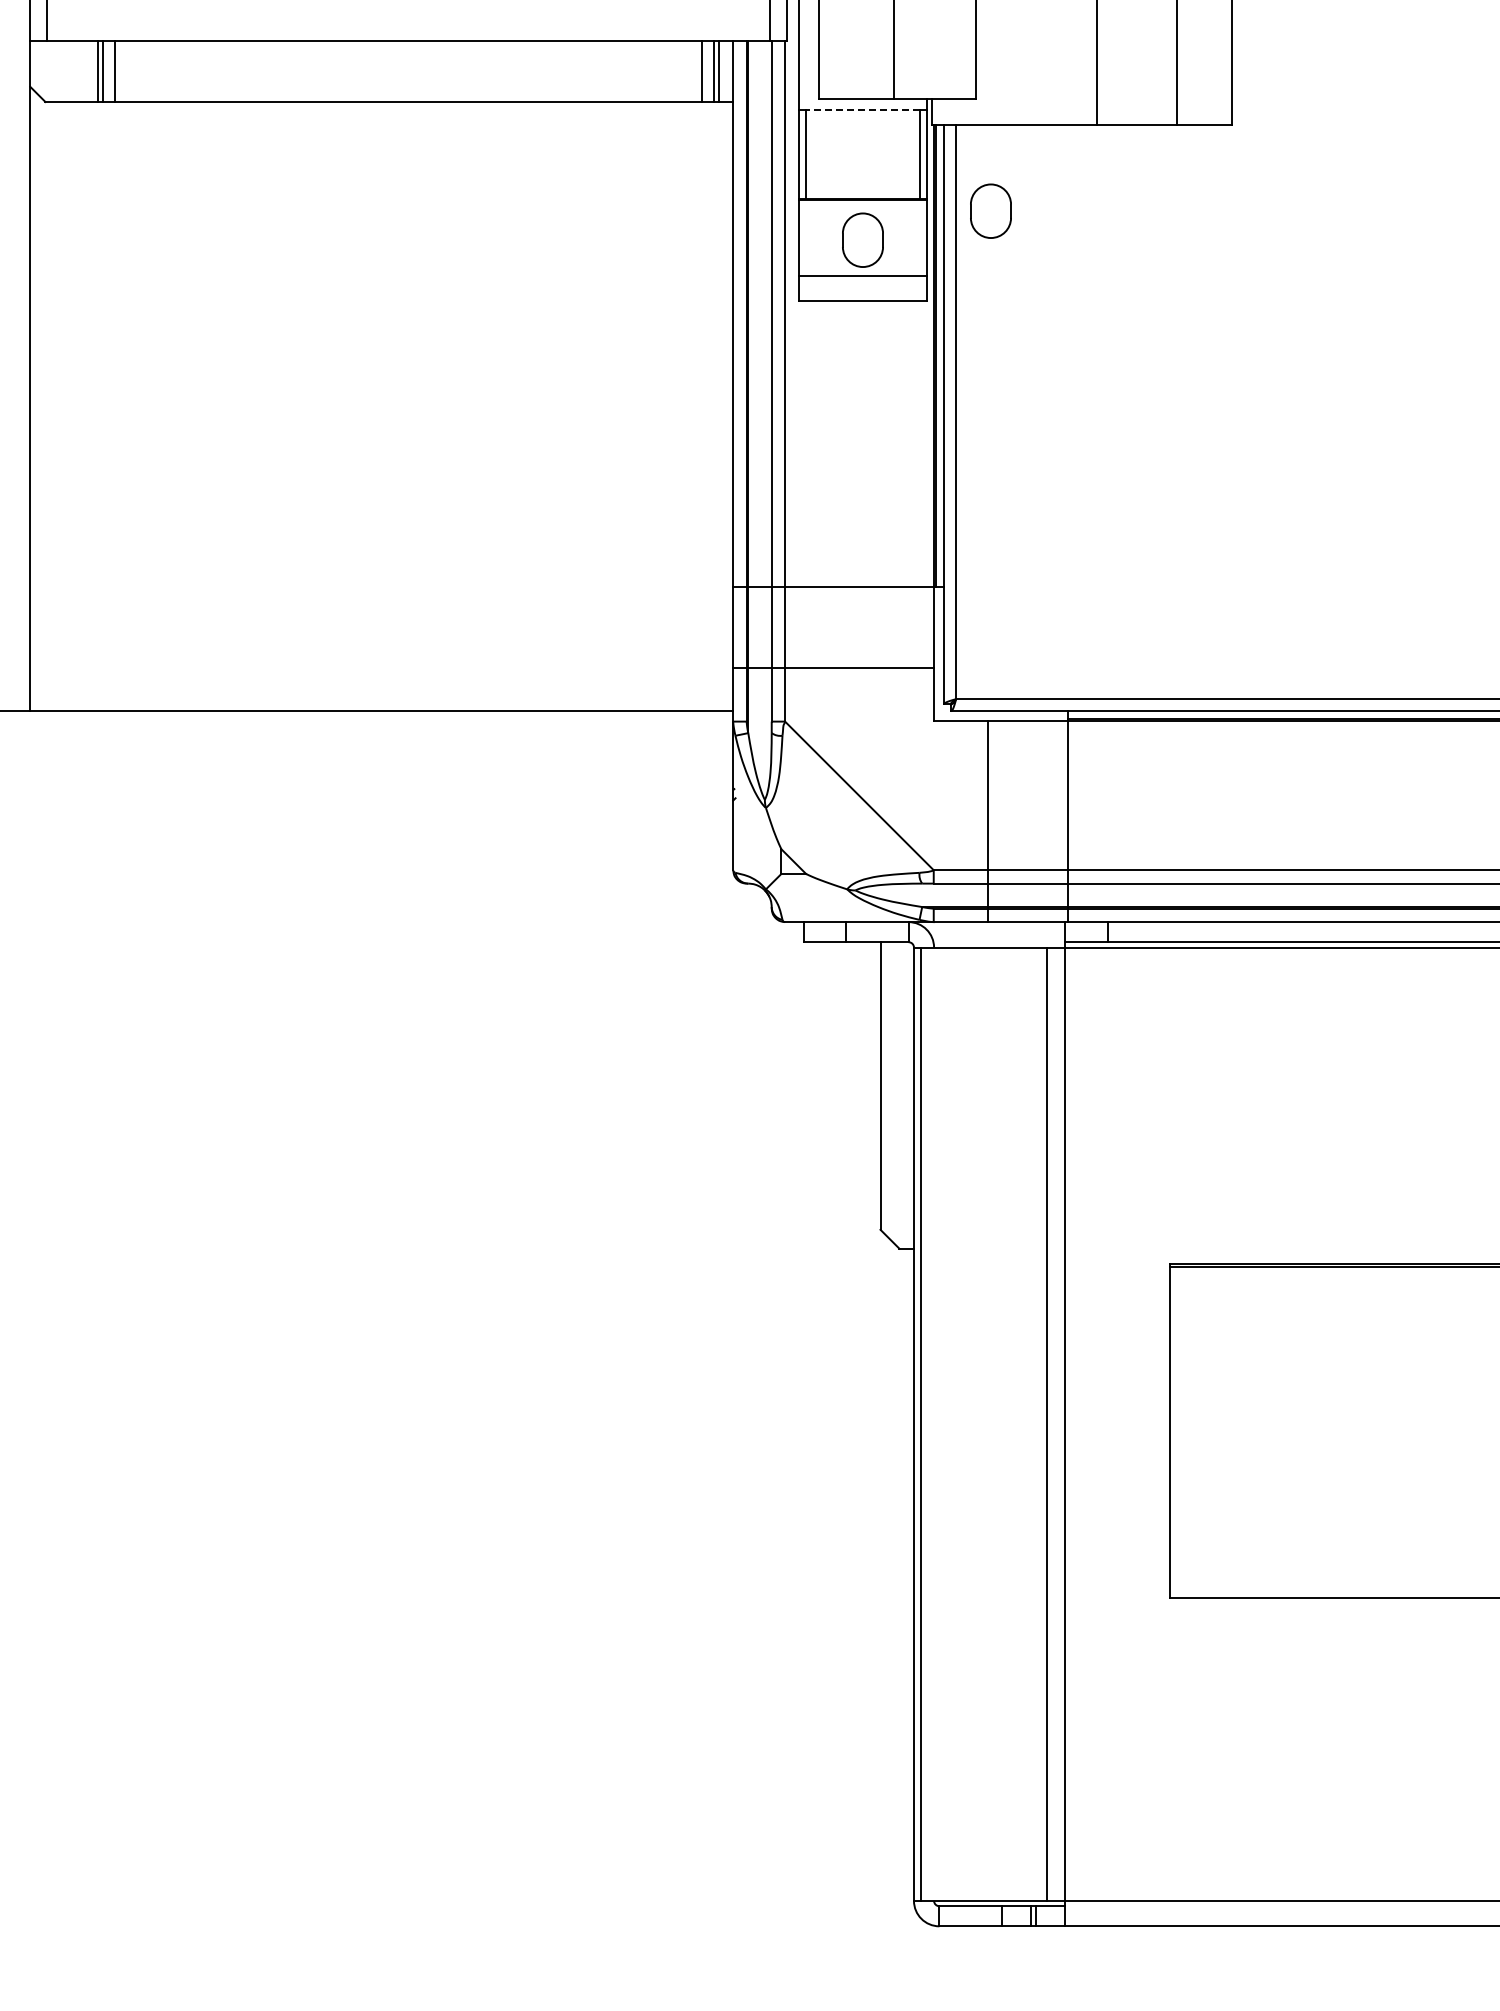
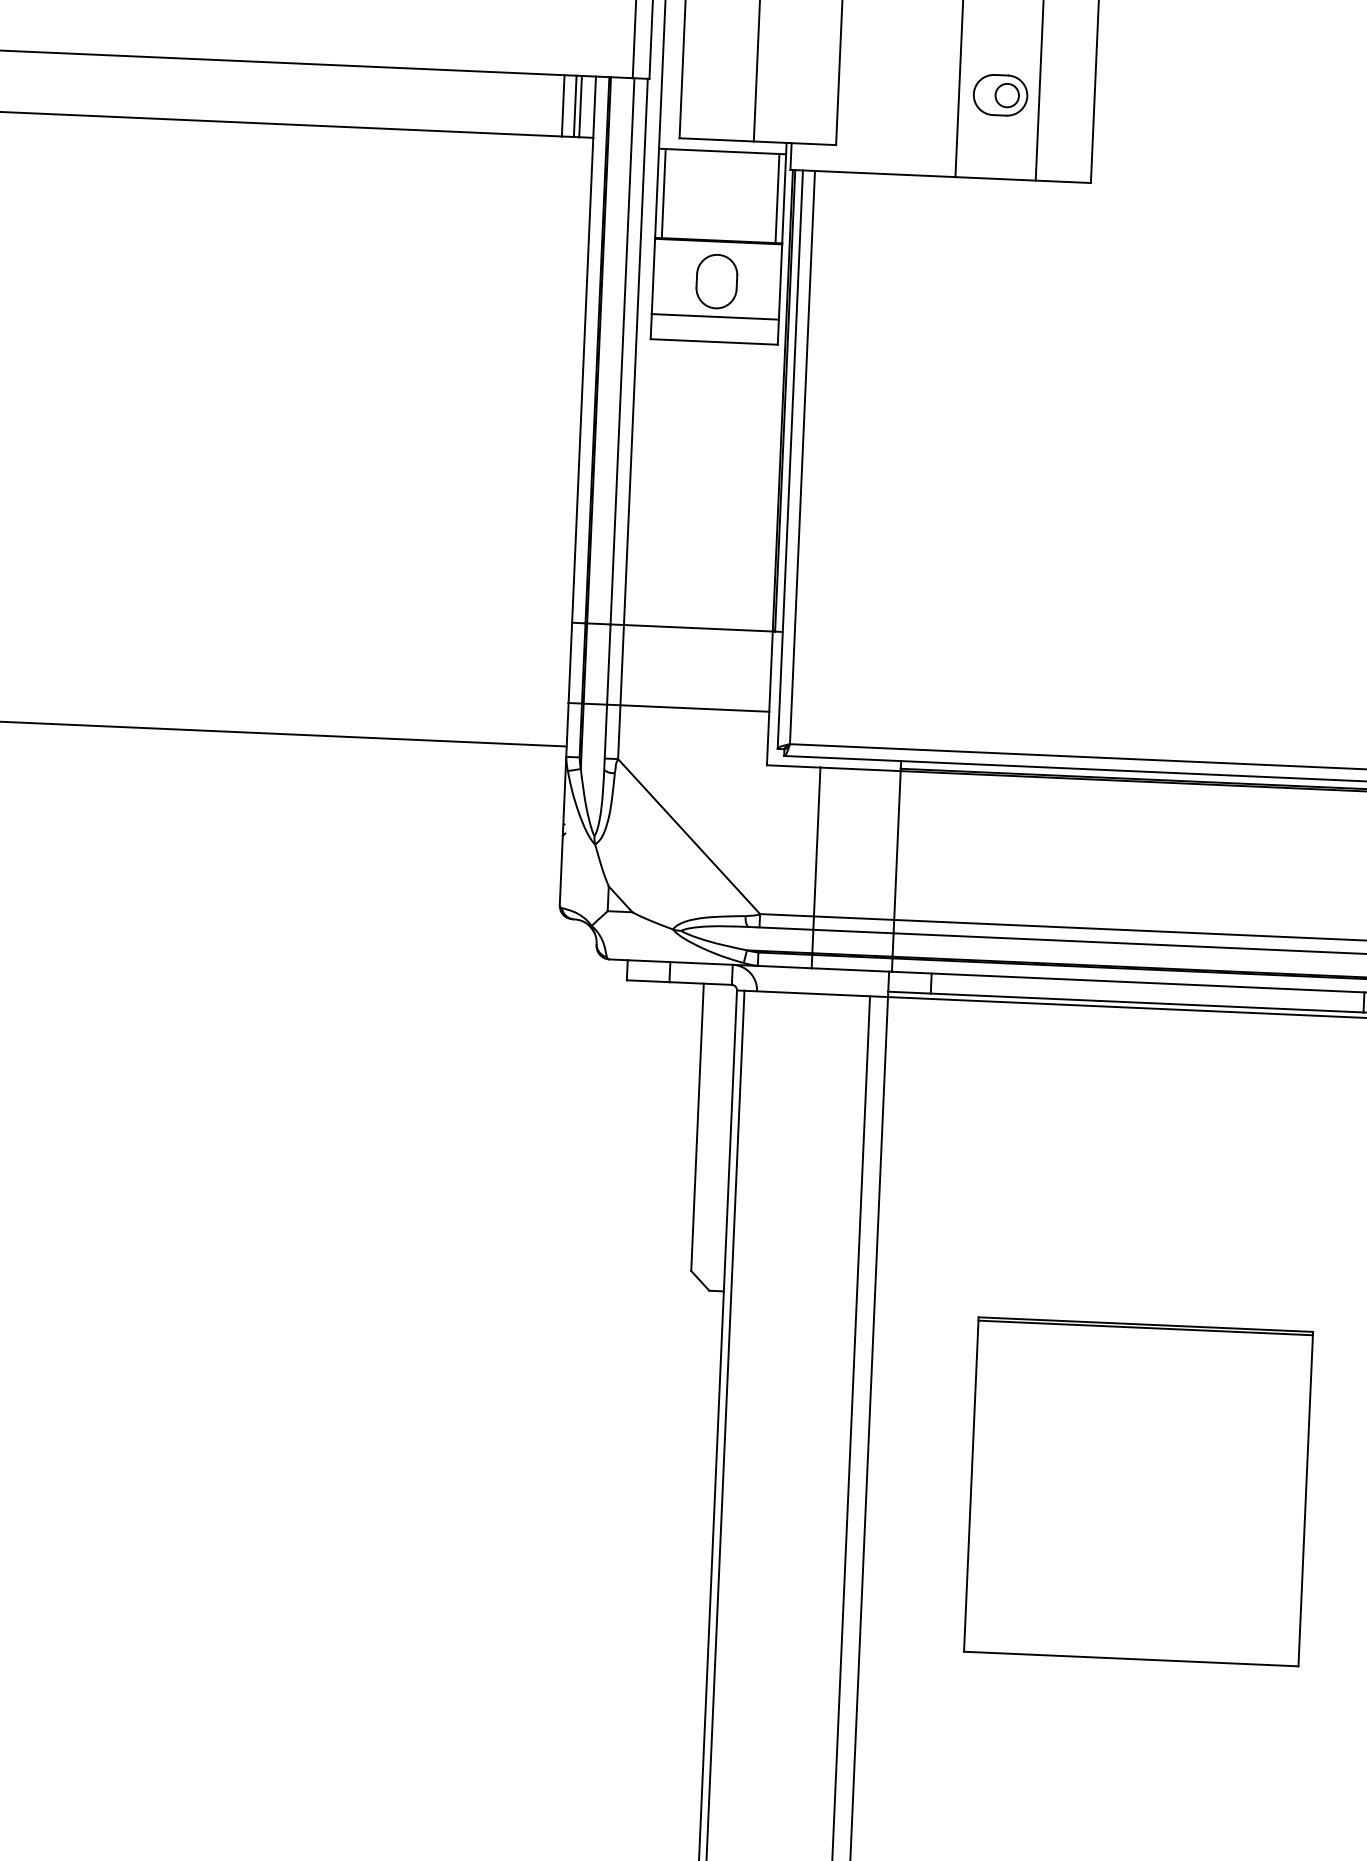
part: (1137, 41) -> (999, 95), added
line: (862, 110) -> (722, 151), dashed -> solid
part: (990, 210) -> (845, 257), removed

